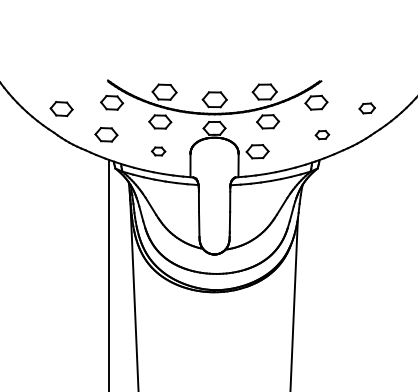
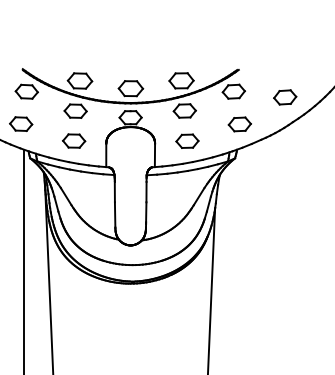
part: (367, 108) -> (285, 97), size x1.43
part: (322, 134) -> (240, 123), size x1.67
part: (158, 151) -> (73, 141), size x1.67
part: (257, 151) -> (187, 141), moved

